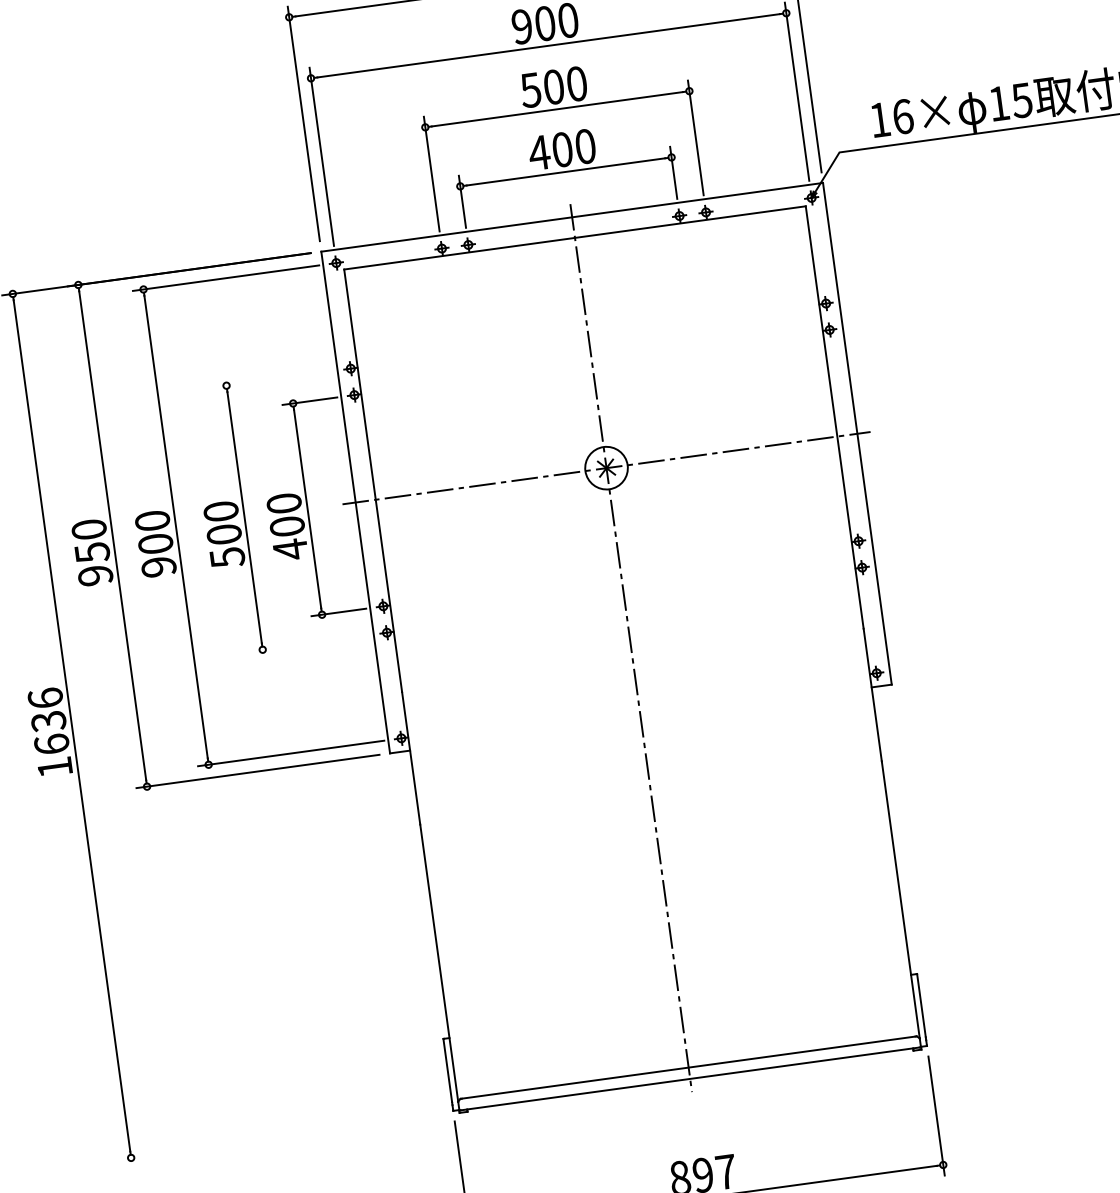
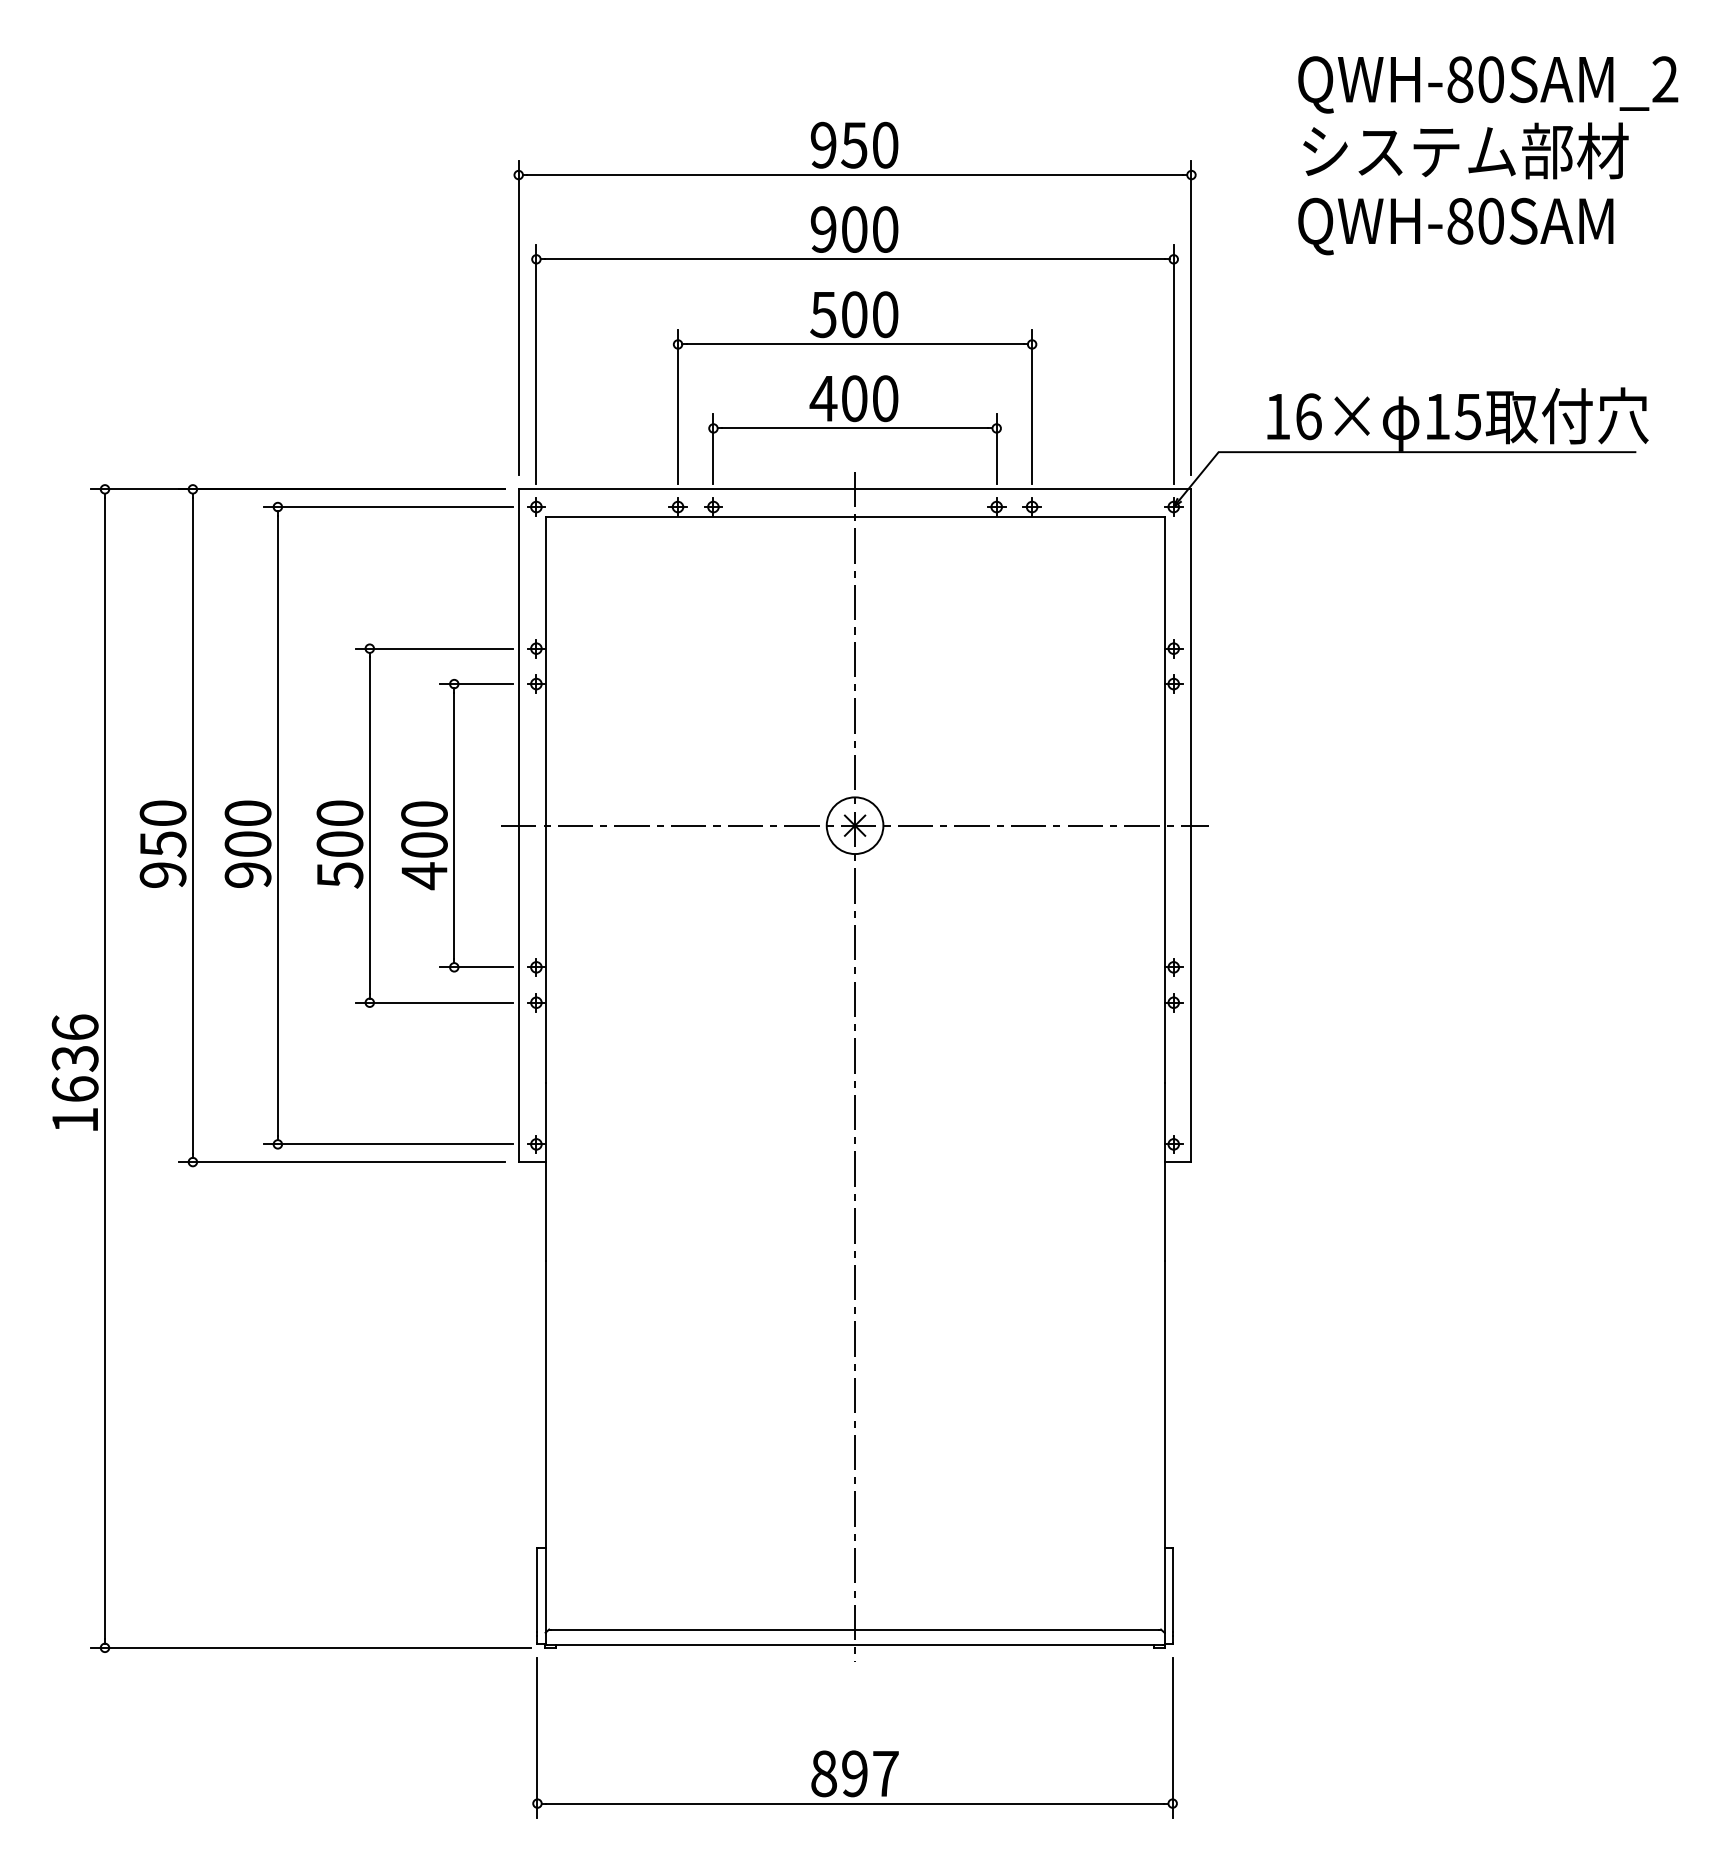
line: (274, 378) -> (434, 648), added
line: (310, 642) -> (434, 1002), added
line: (284, 1136) -> (310, 1647), added

